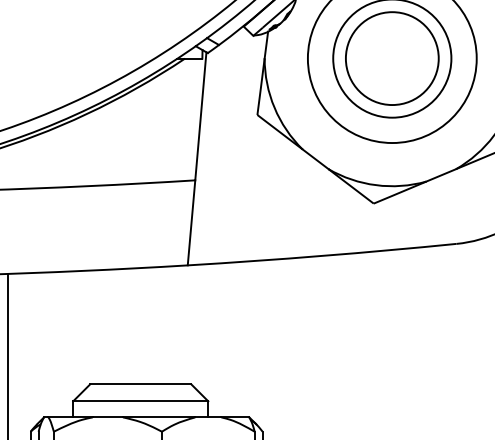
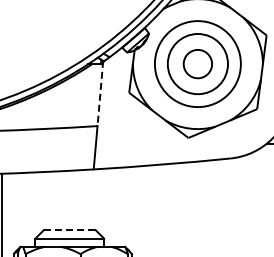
circle: (391, 57) -> (197, 63), size x0.6
line: (201, 116) -> (100, 93), solid -> dashed
line: (140, 385) -> (69, 230), solid -> dashed

